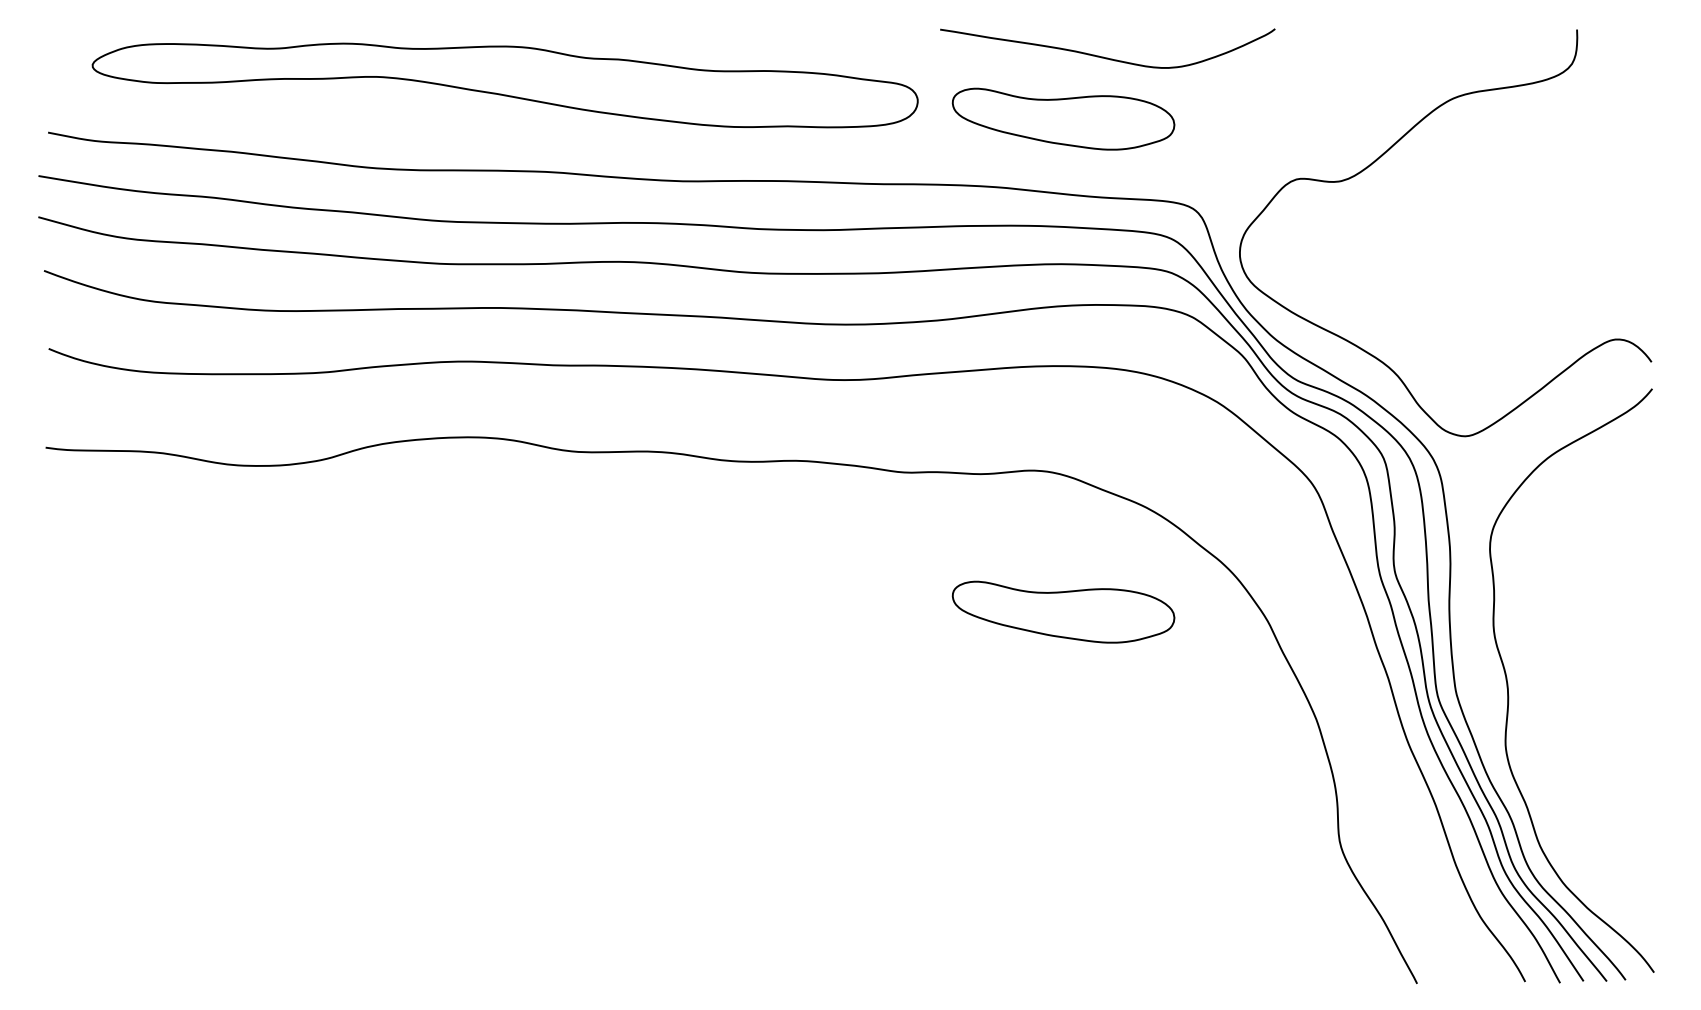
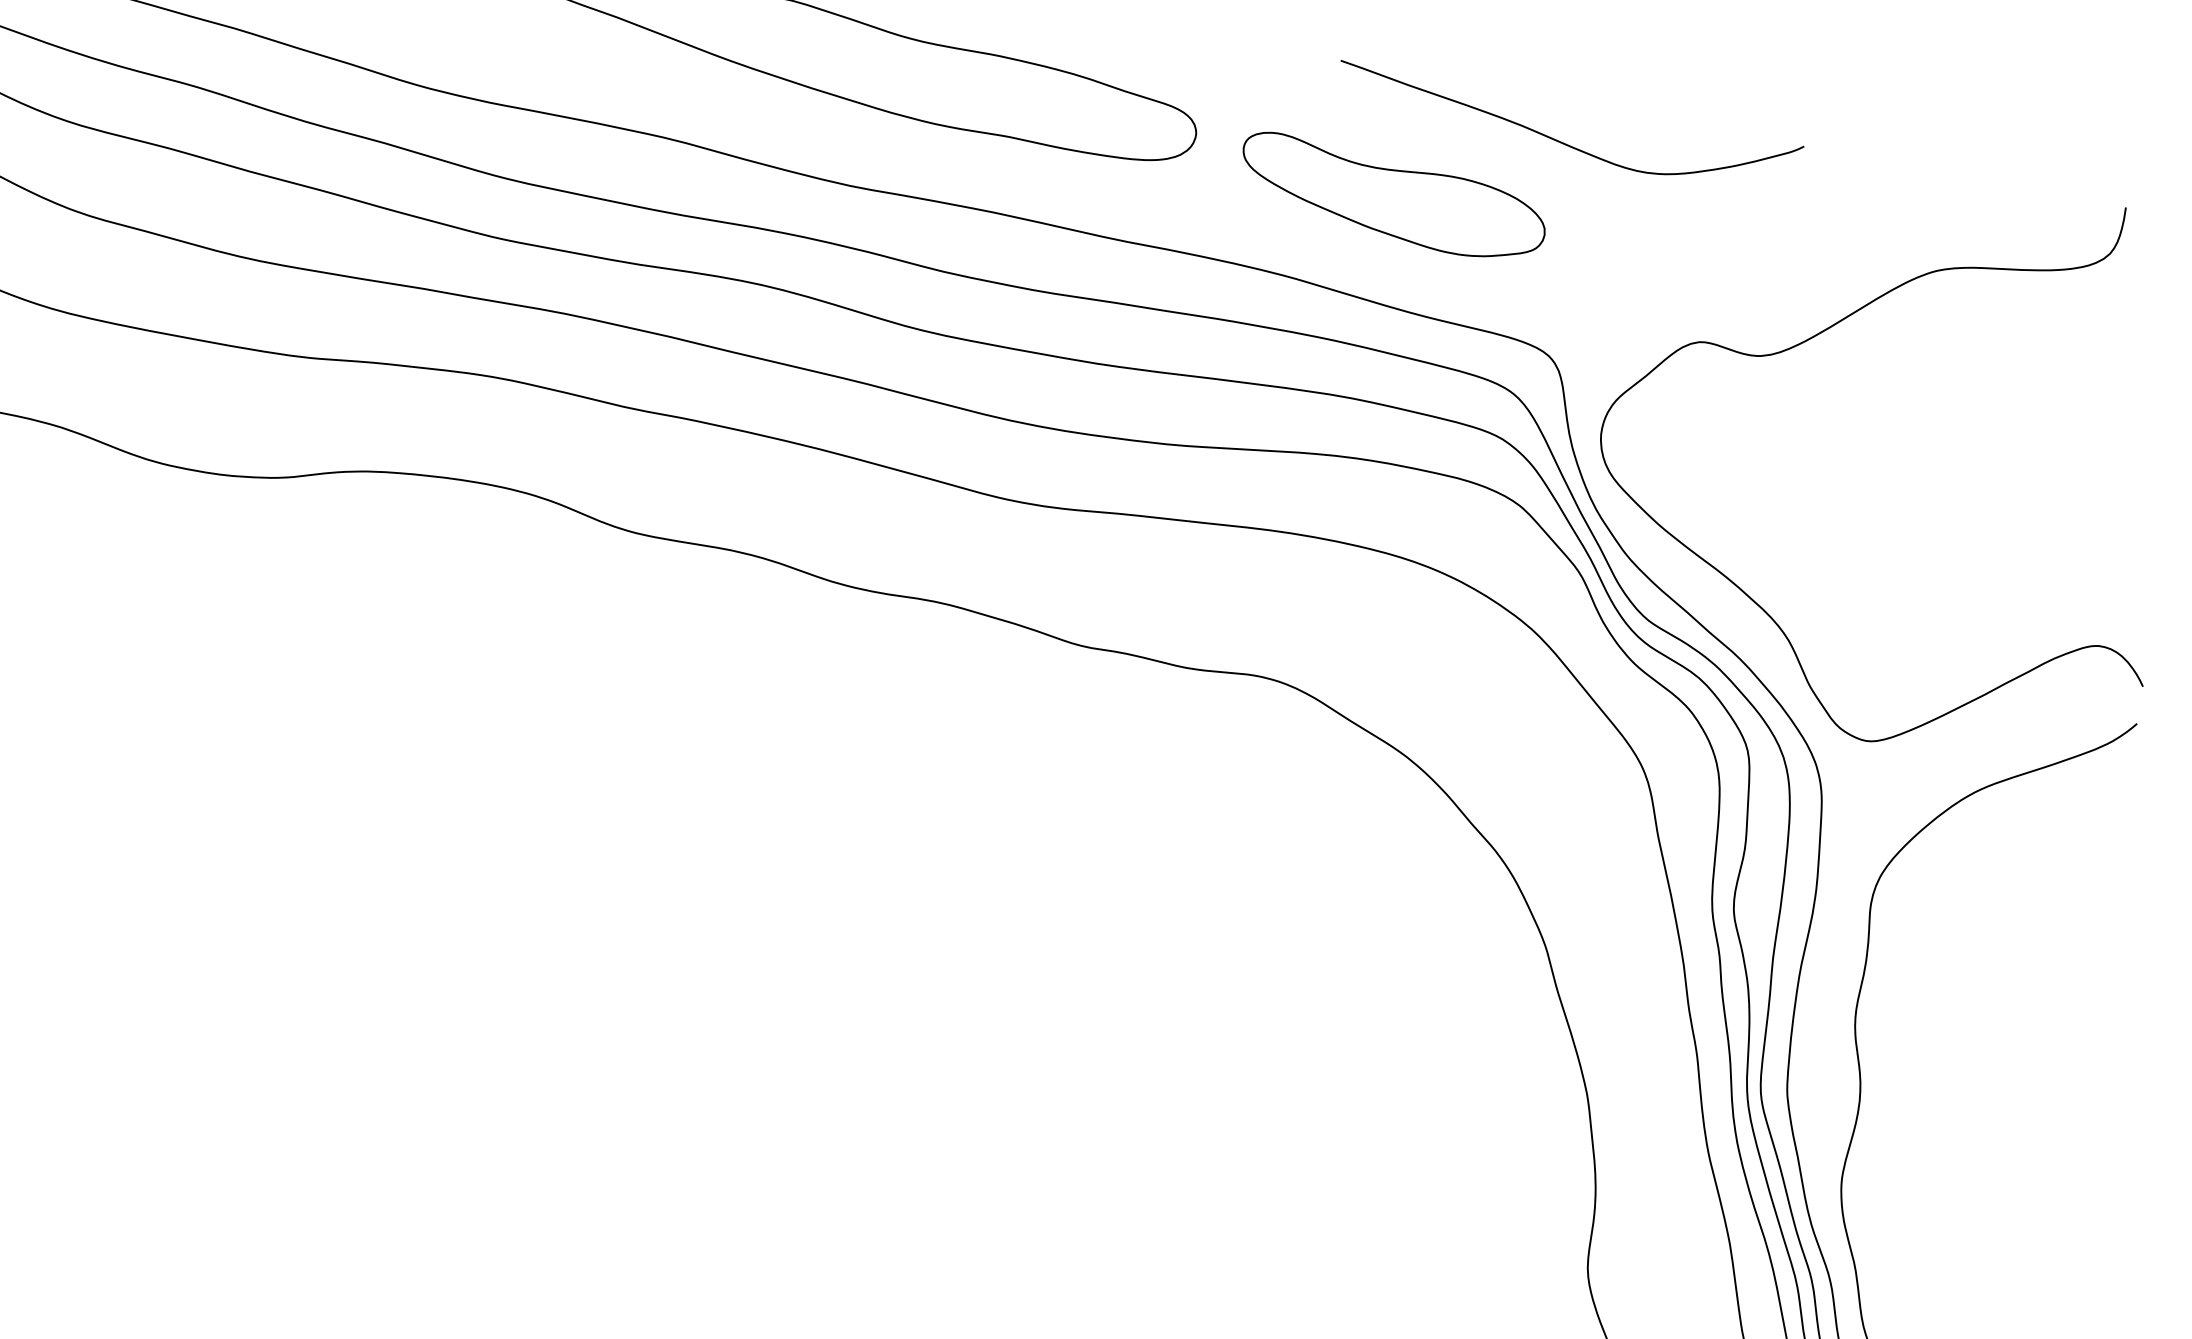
curve: (1103, 56) -> (1559, 140), moved
part: (1063, 611) -> (1265, 879), removed

